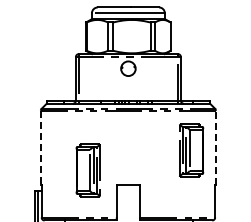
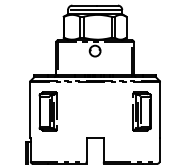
line: (215, 147) -> (159, 109), dashed -> solid
line: (40, 148) -> (29, 110), dashed -> solid
part: (87, 170) -> (47, 111), moved

